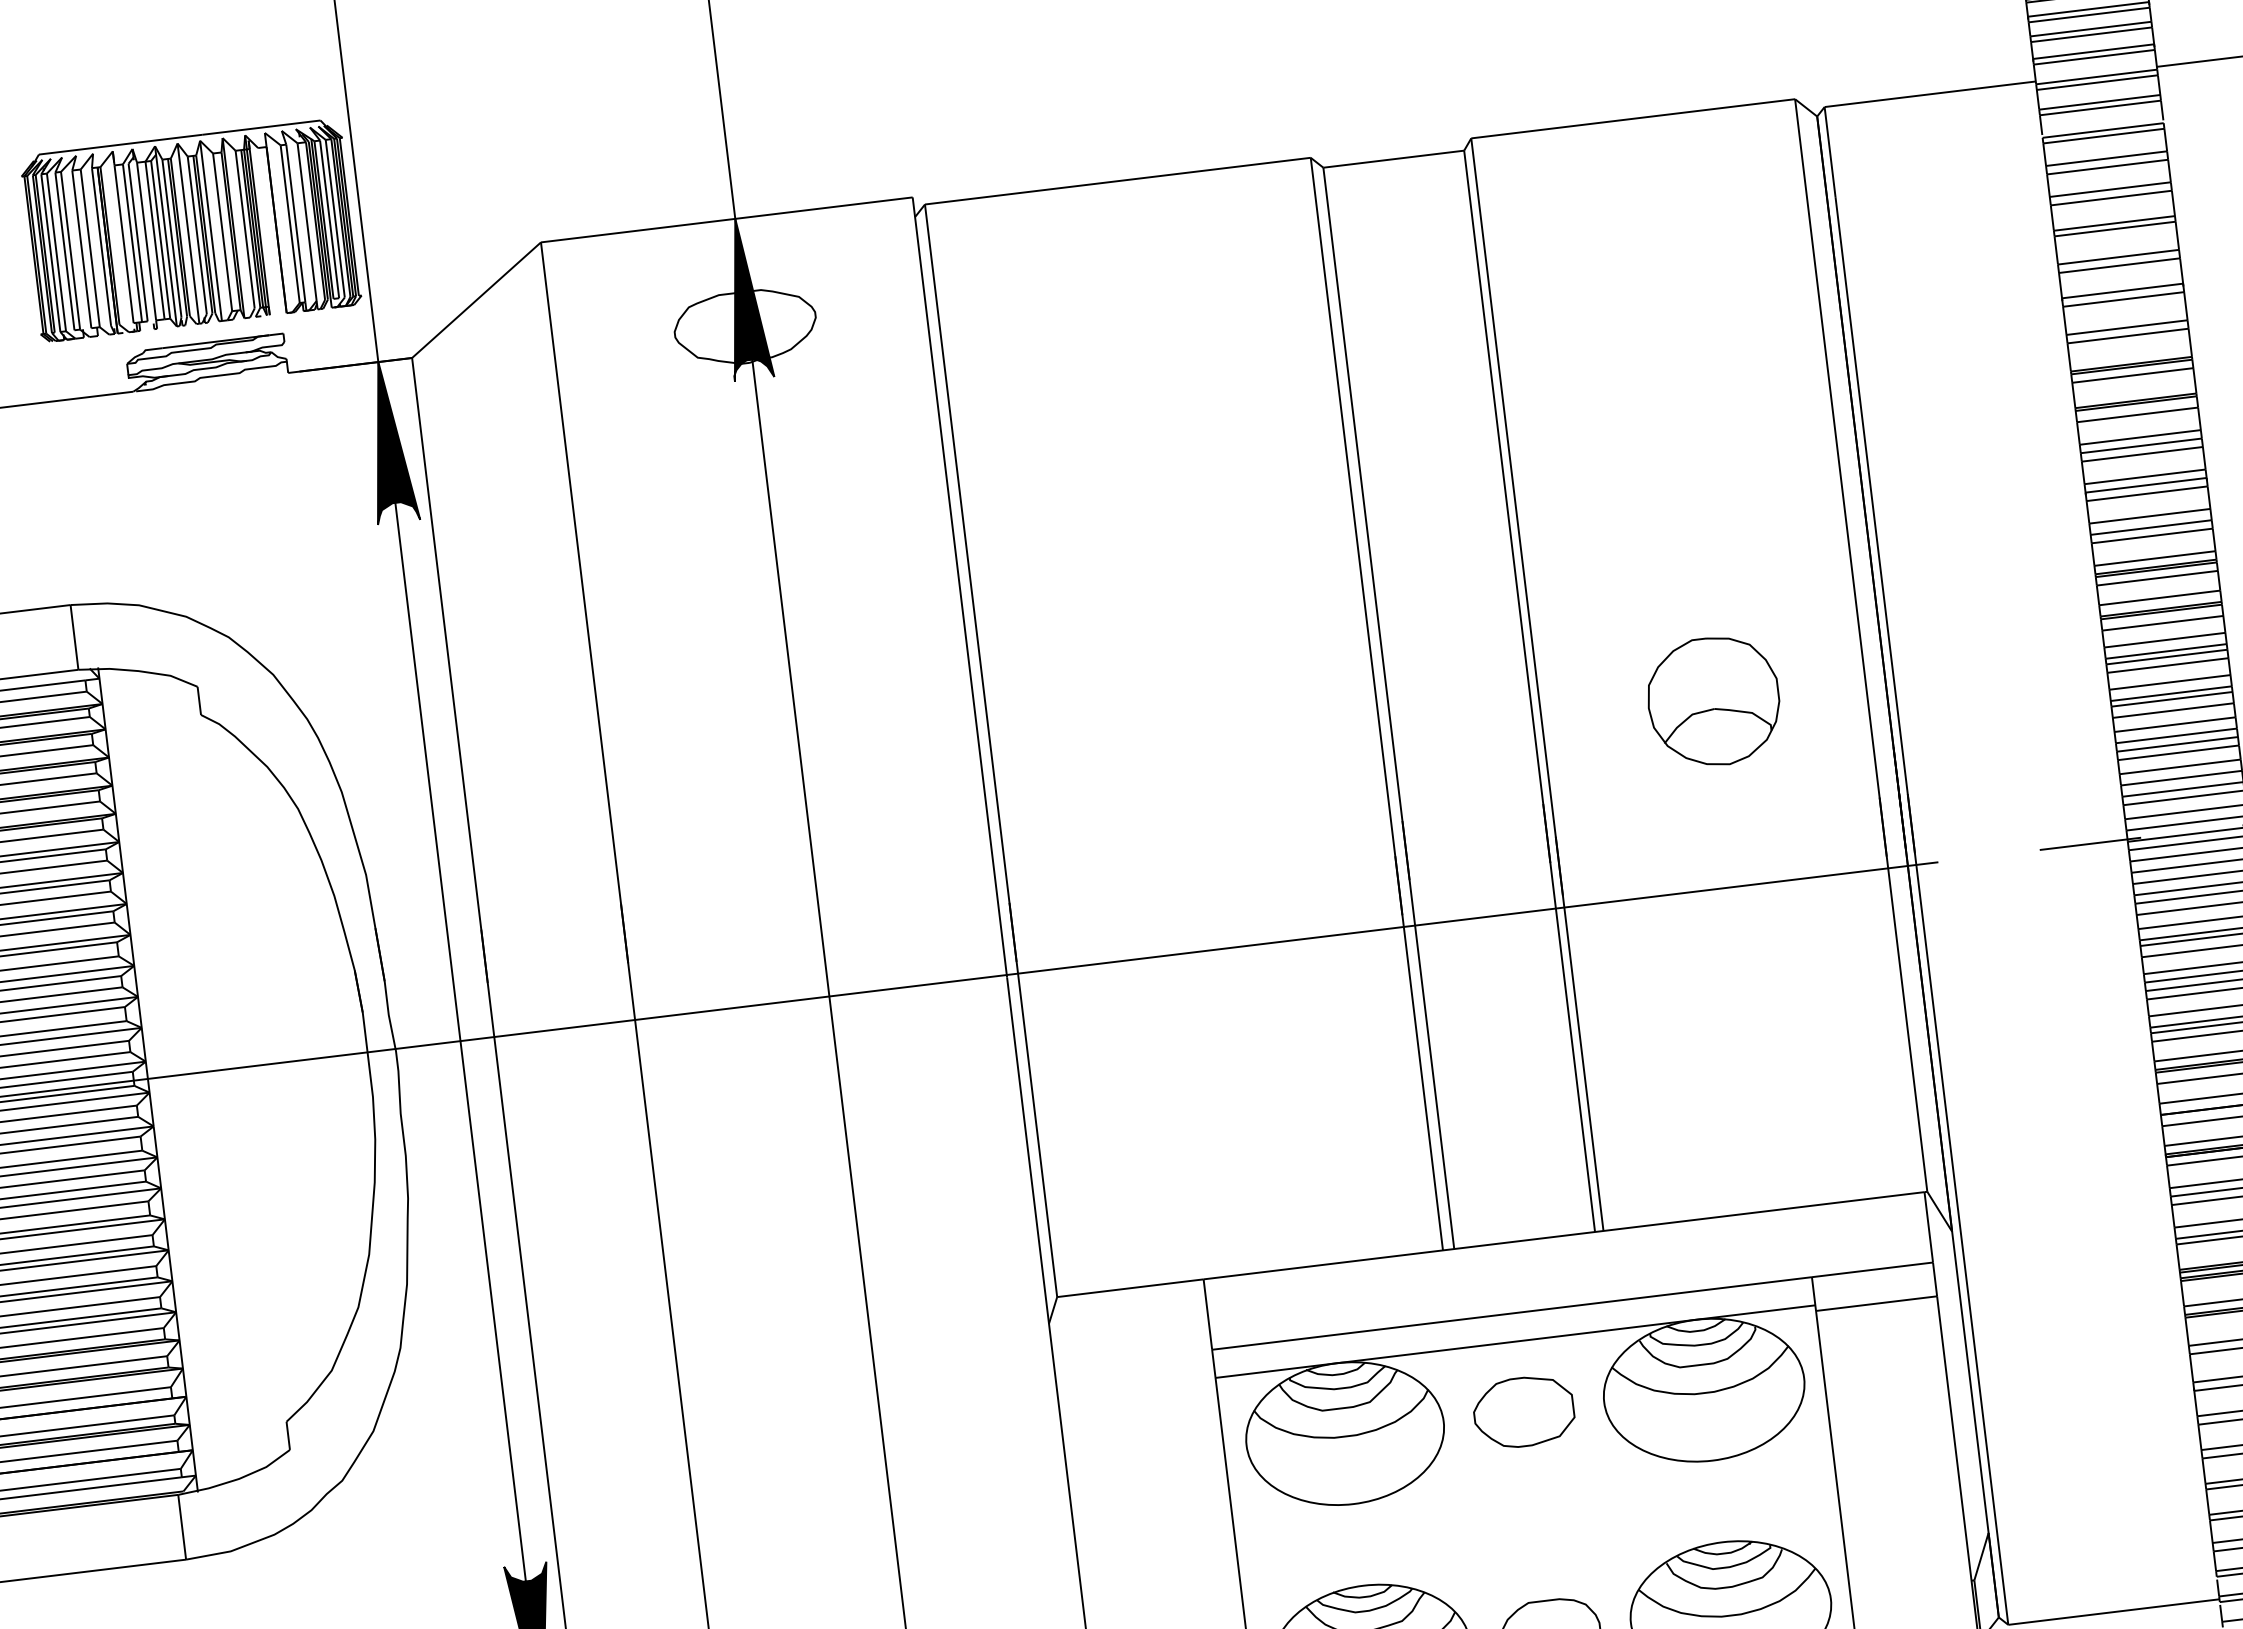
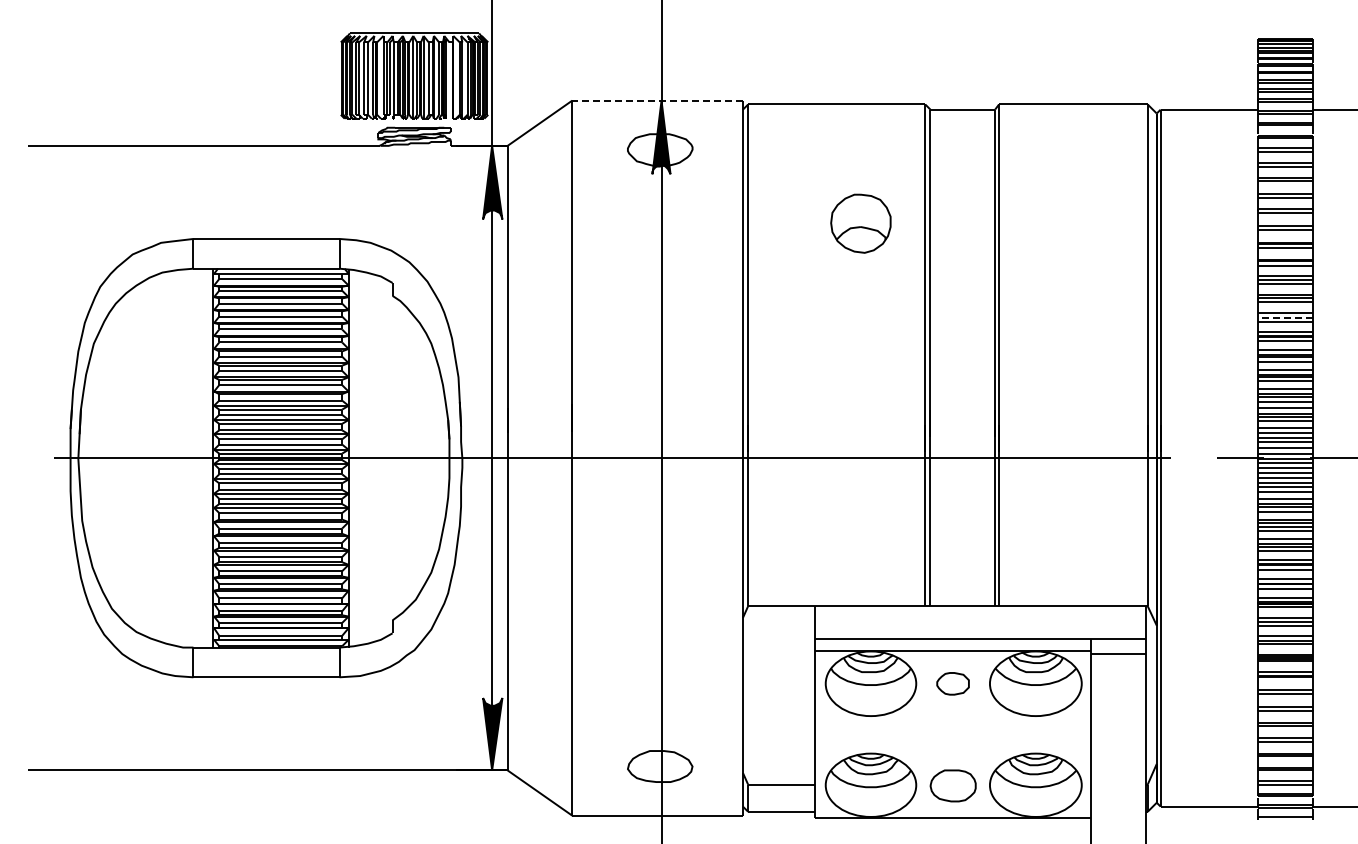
line: (726, 219) -> (657, 100), solid -> dashed
line: (2151, 526) -> (1285, 317), solid -> dashed
part: (1712, 701) -> (860, 223), moved
part: (1522, 1411) -> (952, 683), size x0.7

